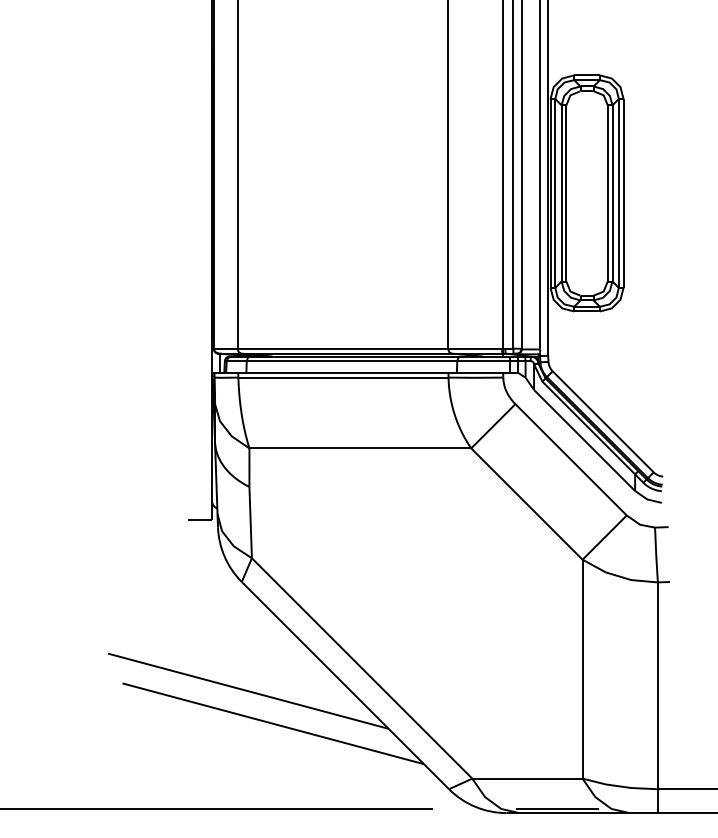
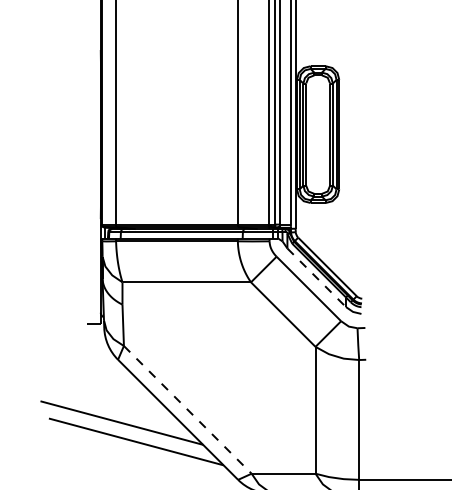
line: (585, 441) -> (317, 278), solid -> dashed
line: (363, 669) -> (188, 410), solid -> dashed

